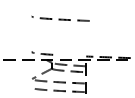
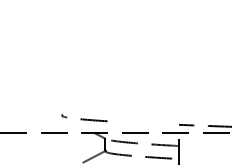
curve: (60, 18) -> (123, 42), removed

